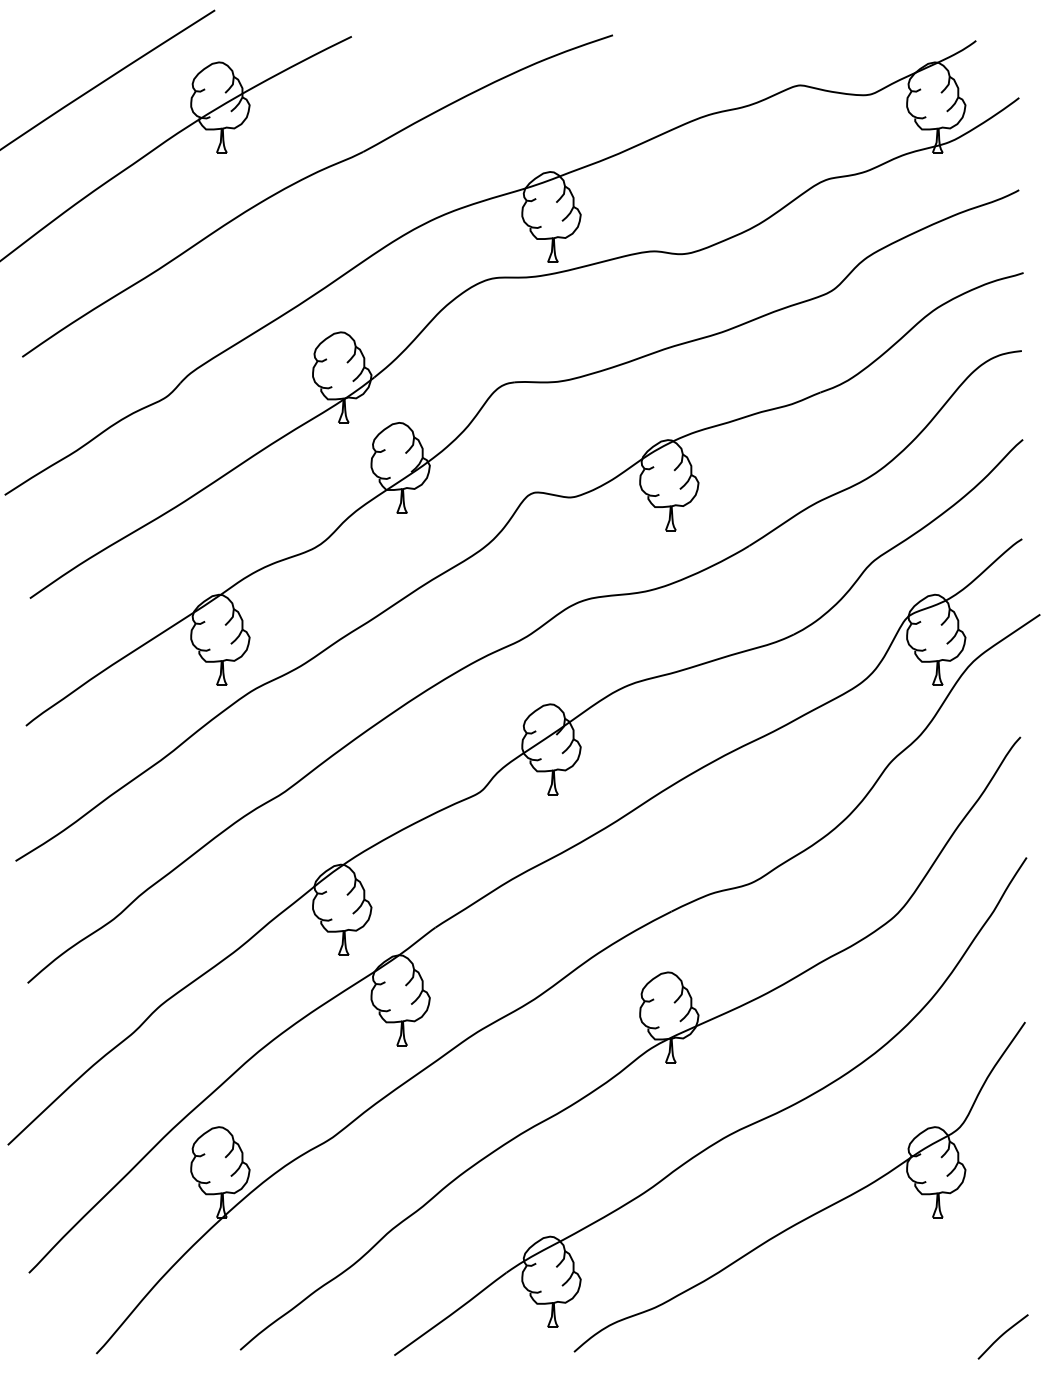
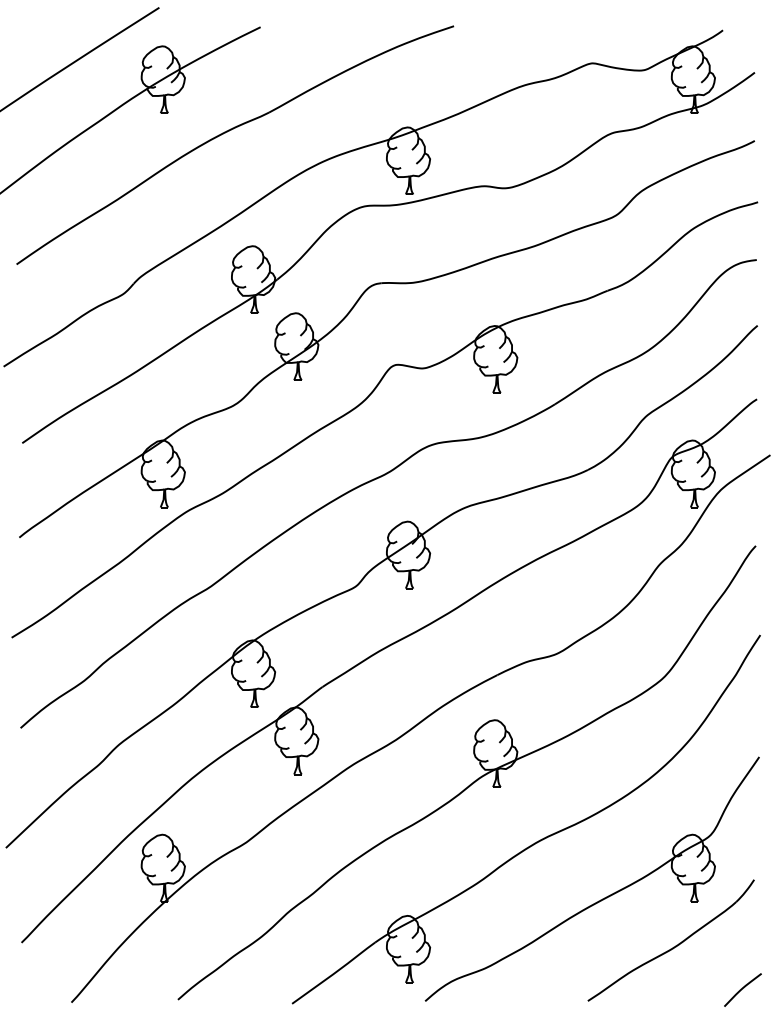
part: (911, 1277) -> (675, 946), added

